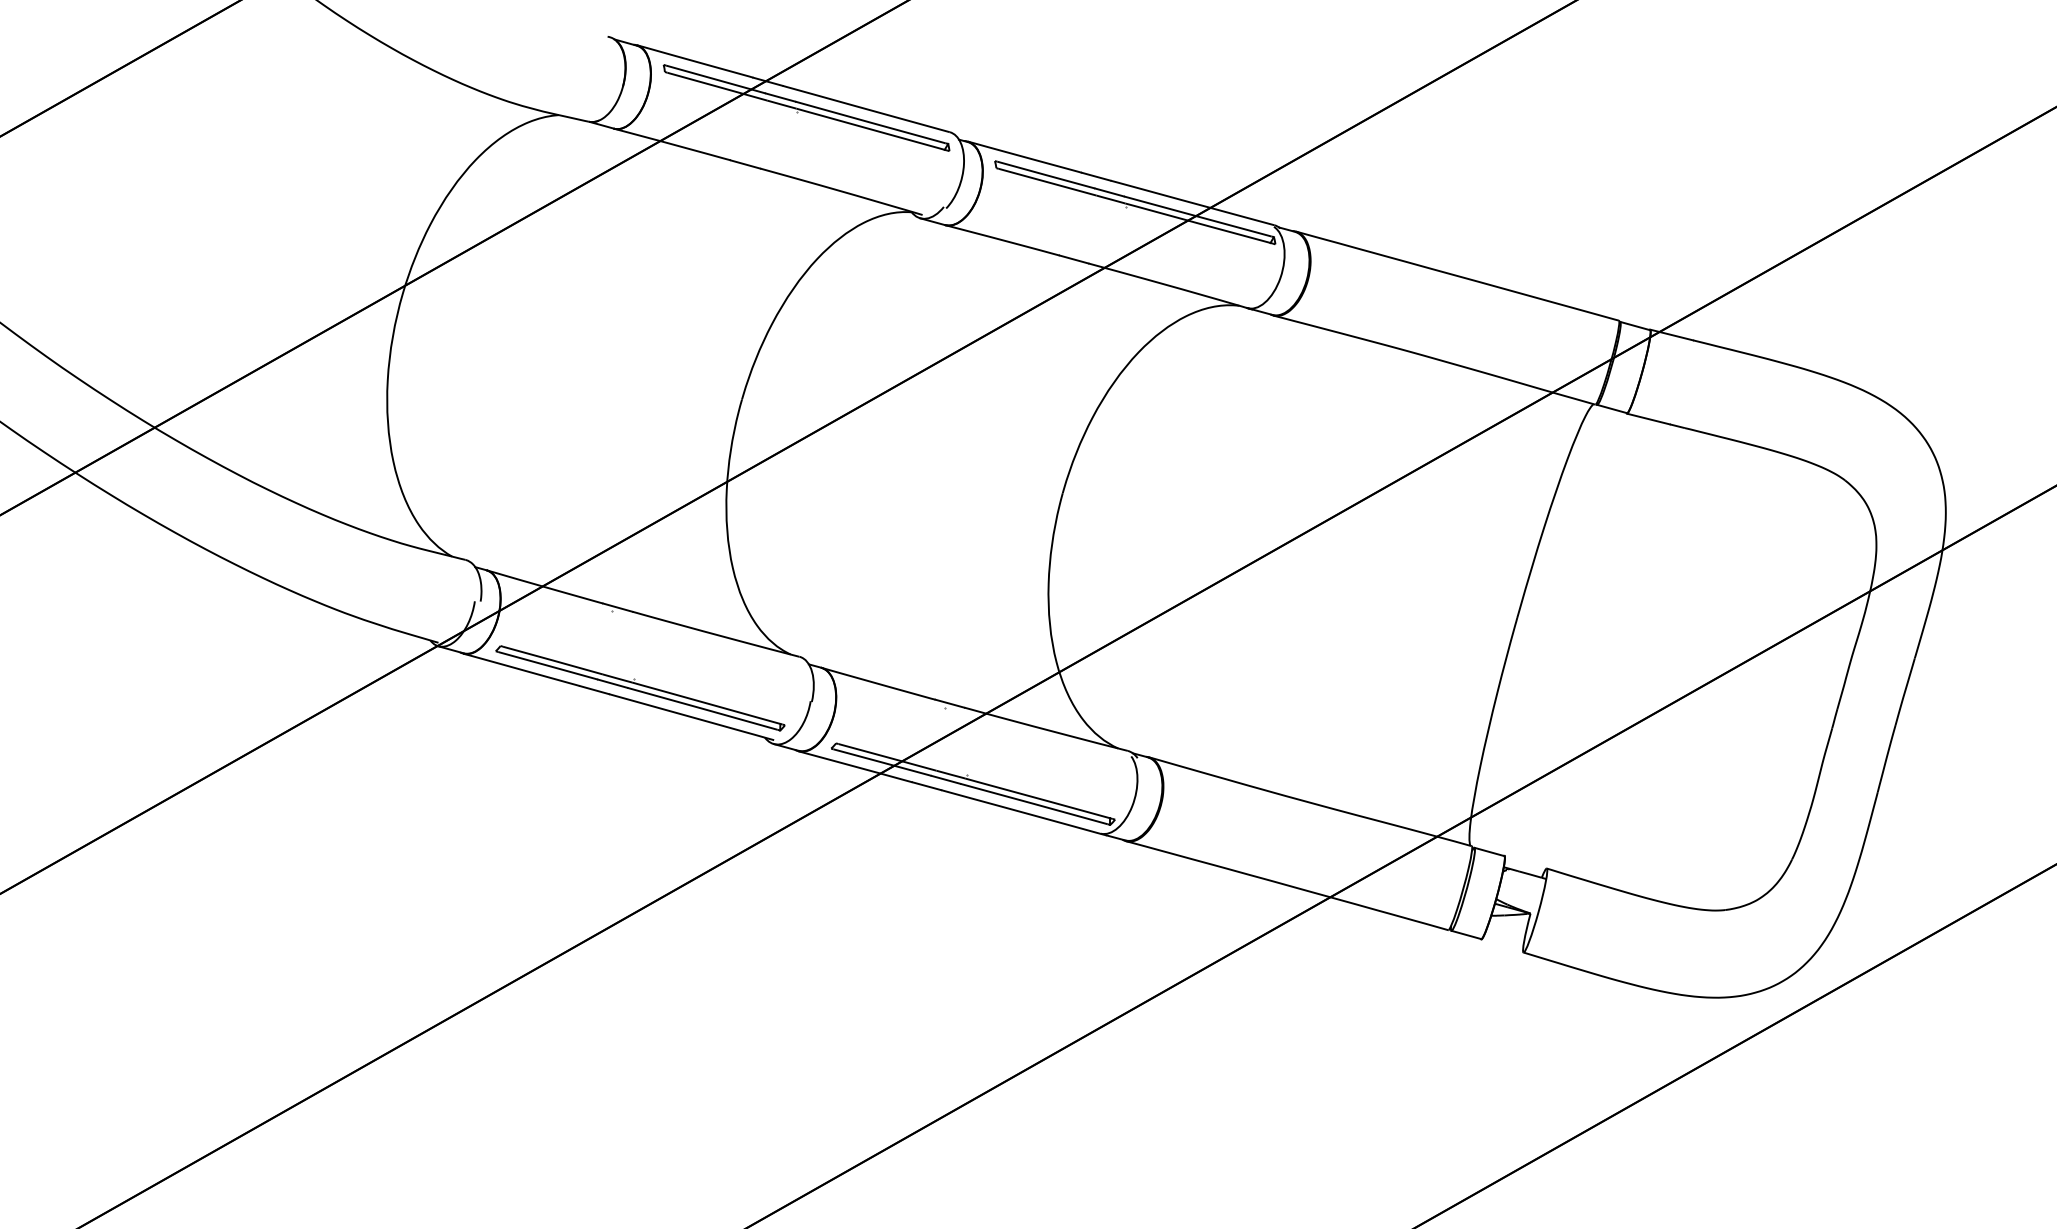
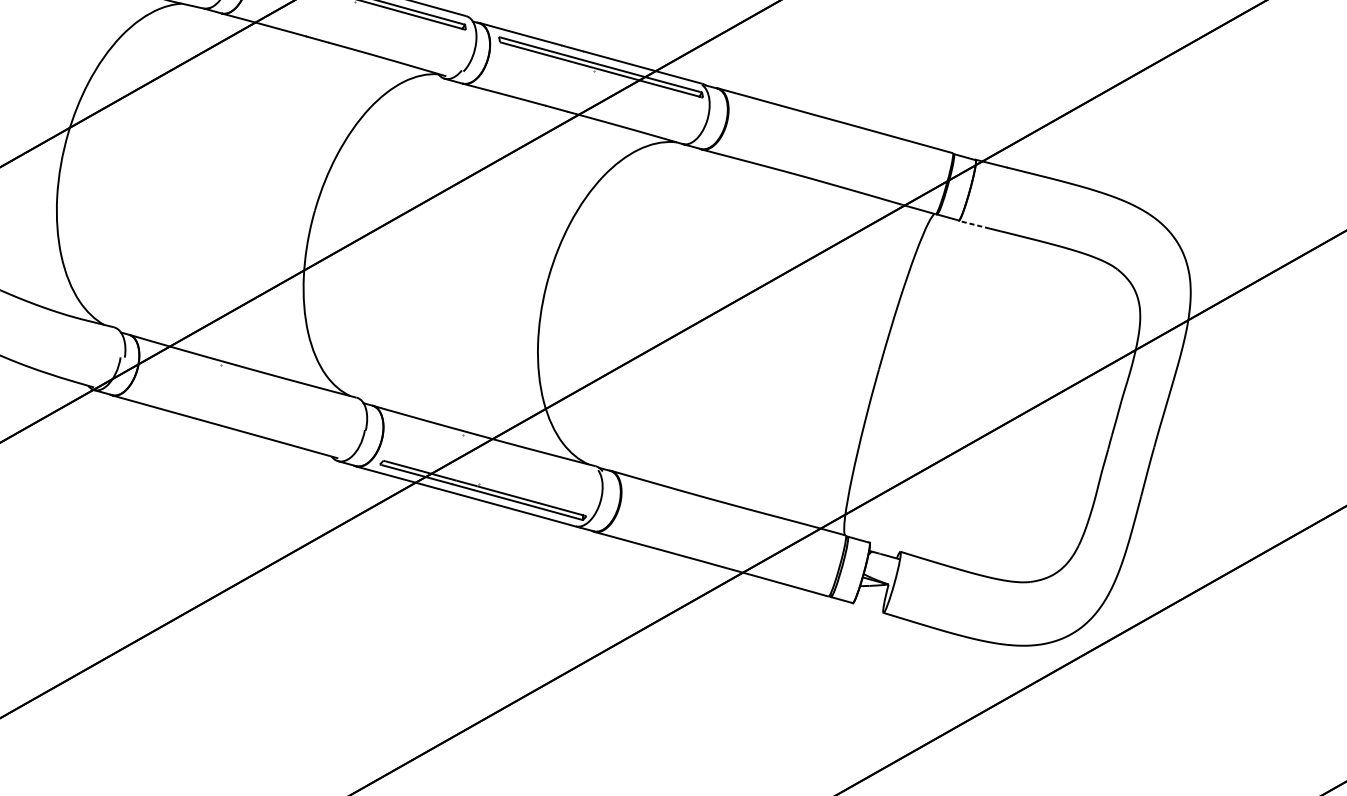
line: (1647, 418) -> (973, 224), solid -> dashed
part: (640, 688) -> (241, 420), removed

